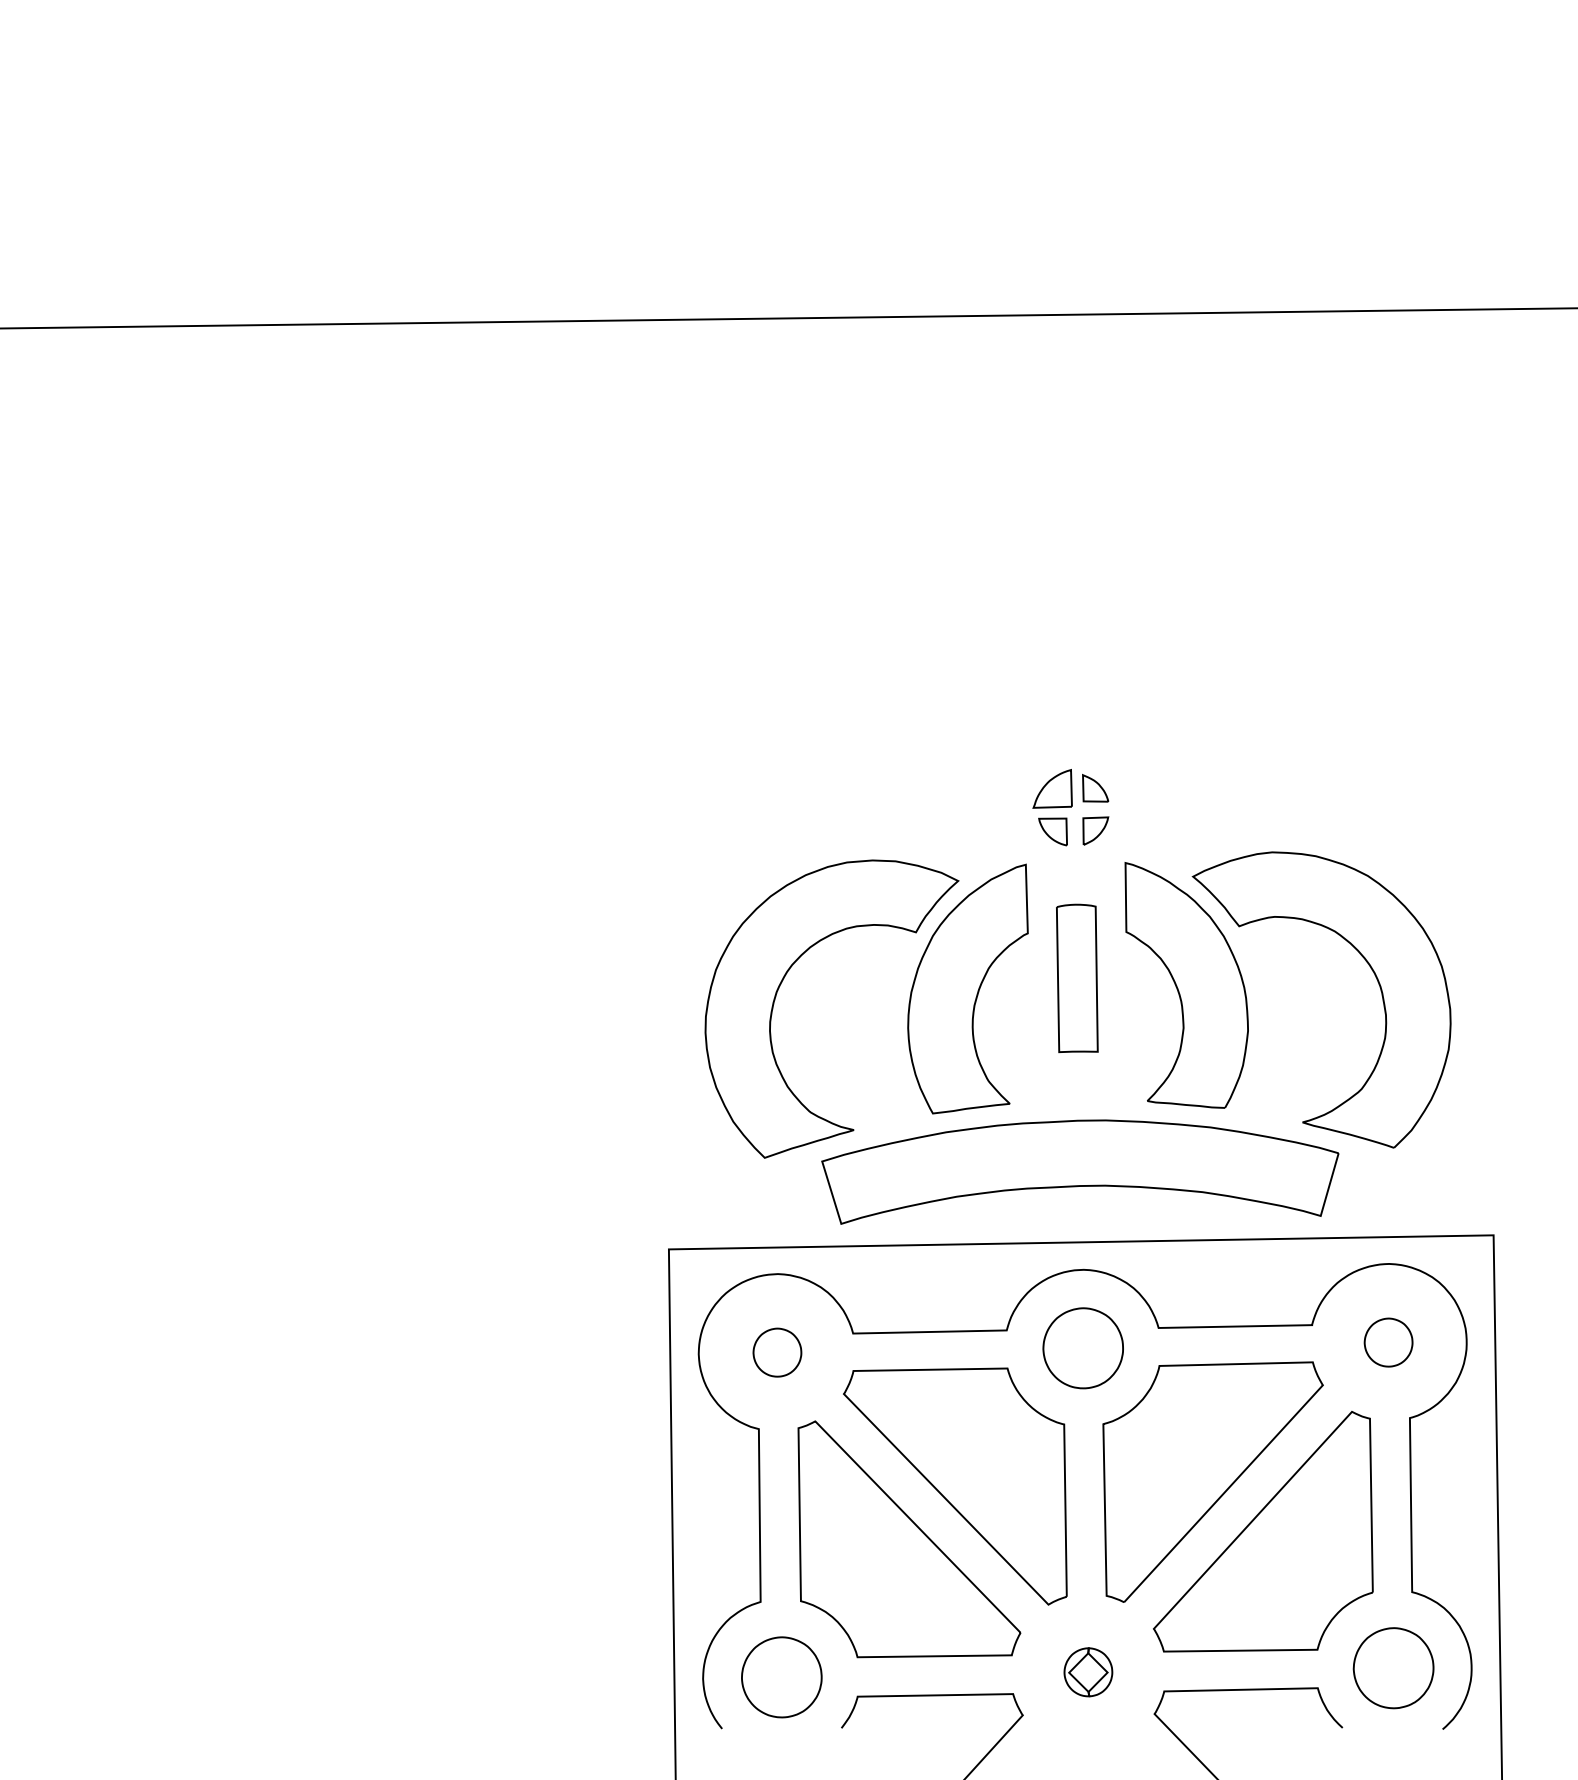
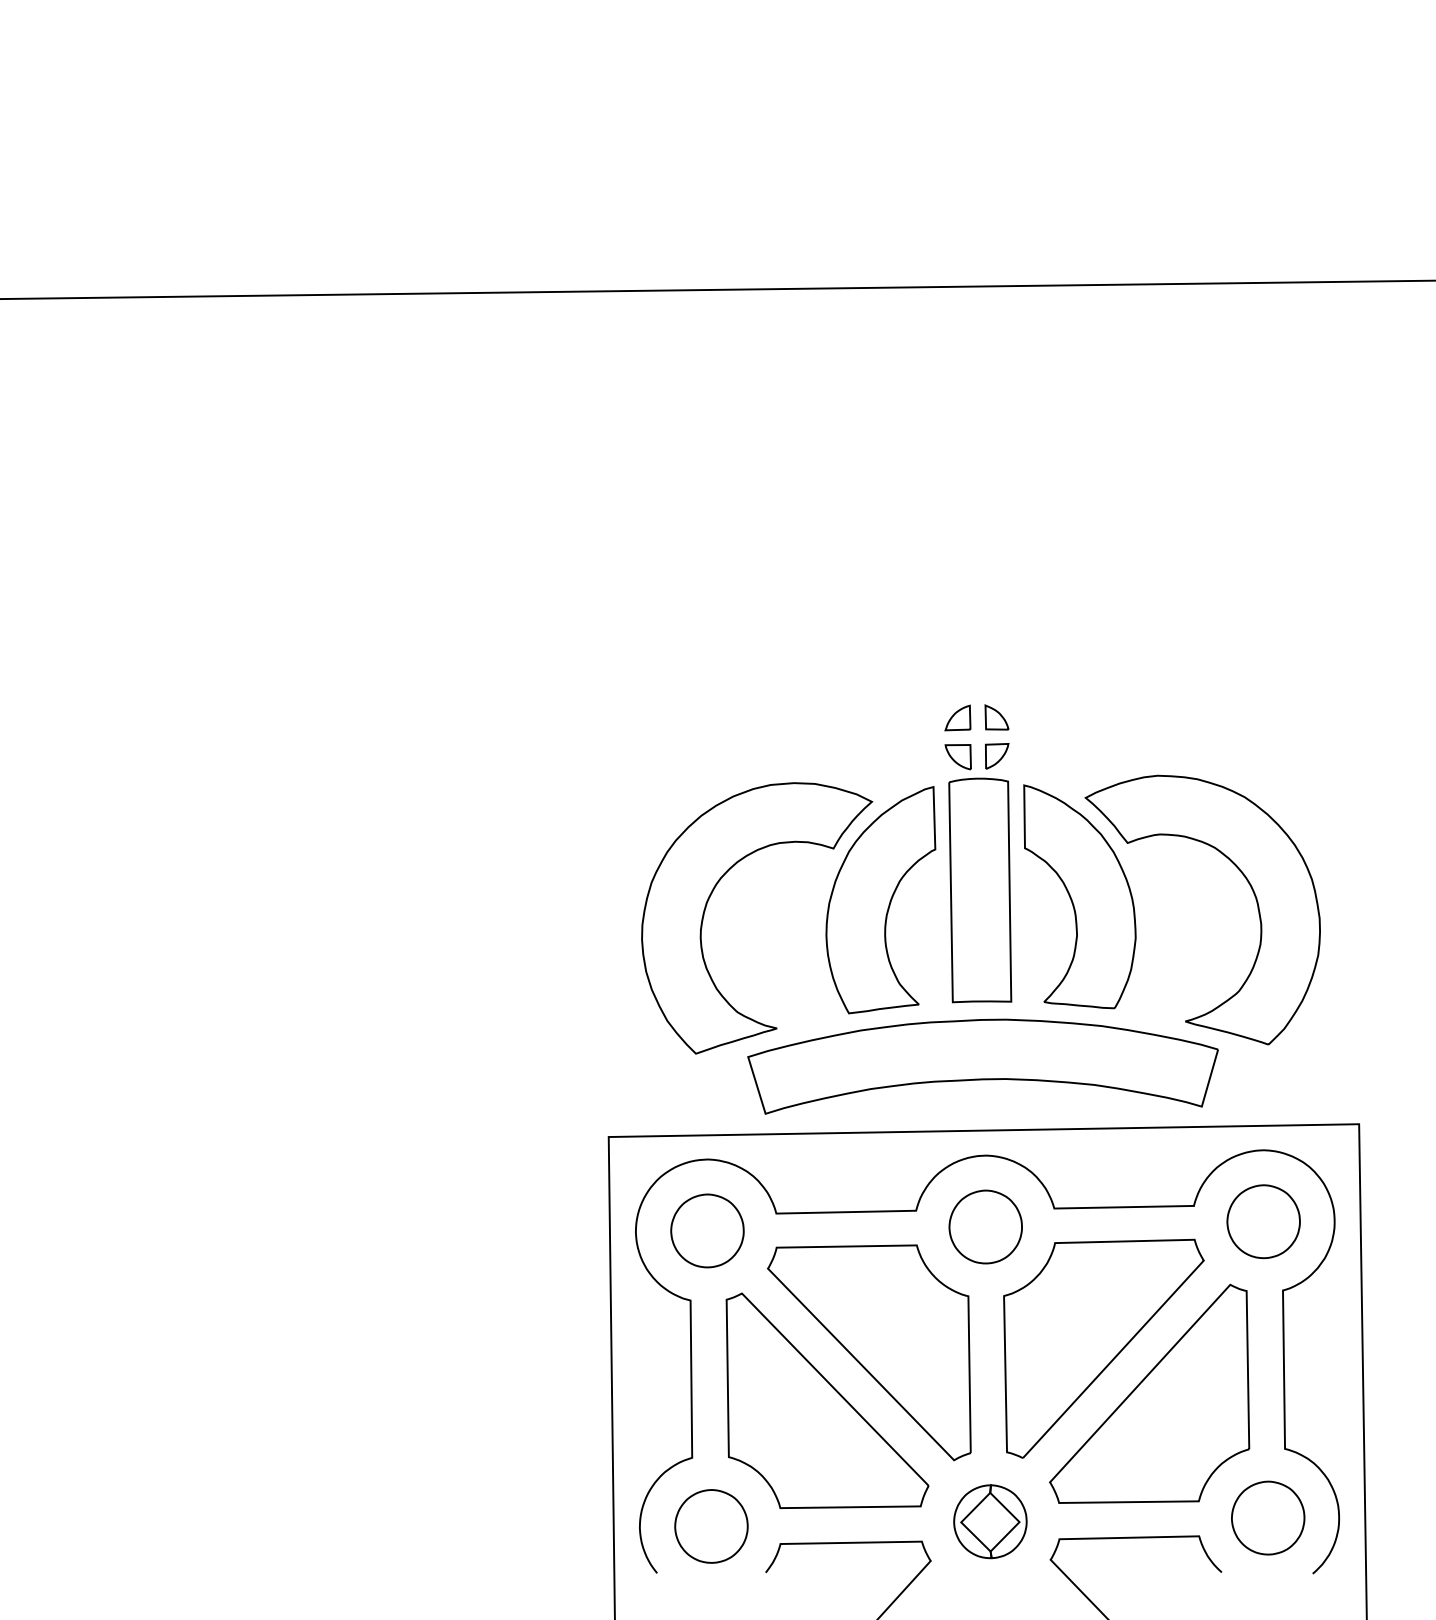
part: (1052, 788) -> (957, 717), size x0.71
part: (1077, 978) -> (980, 890), size x1.67
part: (1388, 1342) -> (1263, 1221), size x1.67
part: (777, 1352) -> (707, 1230), size x1.67
part: (1088, 1671) -> (990, 1521), size x1.67

